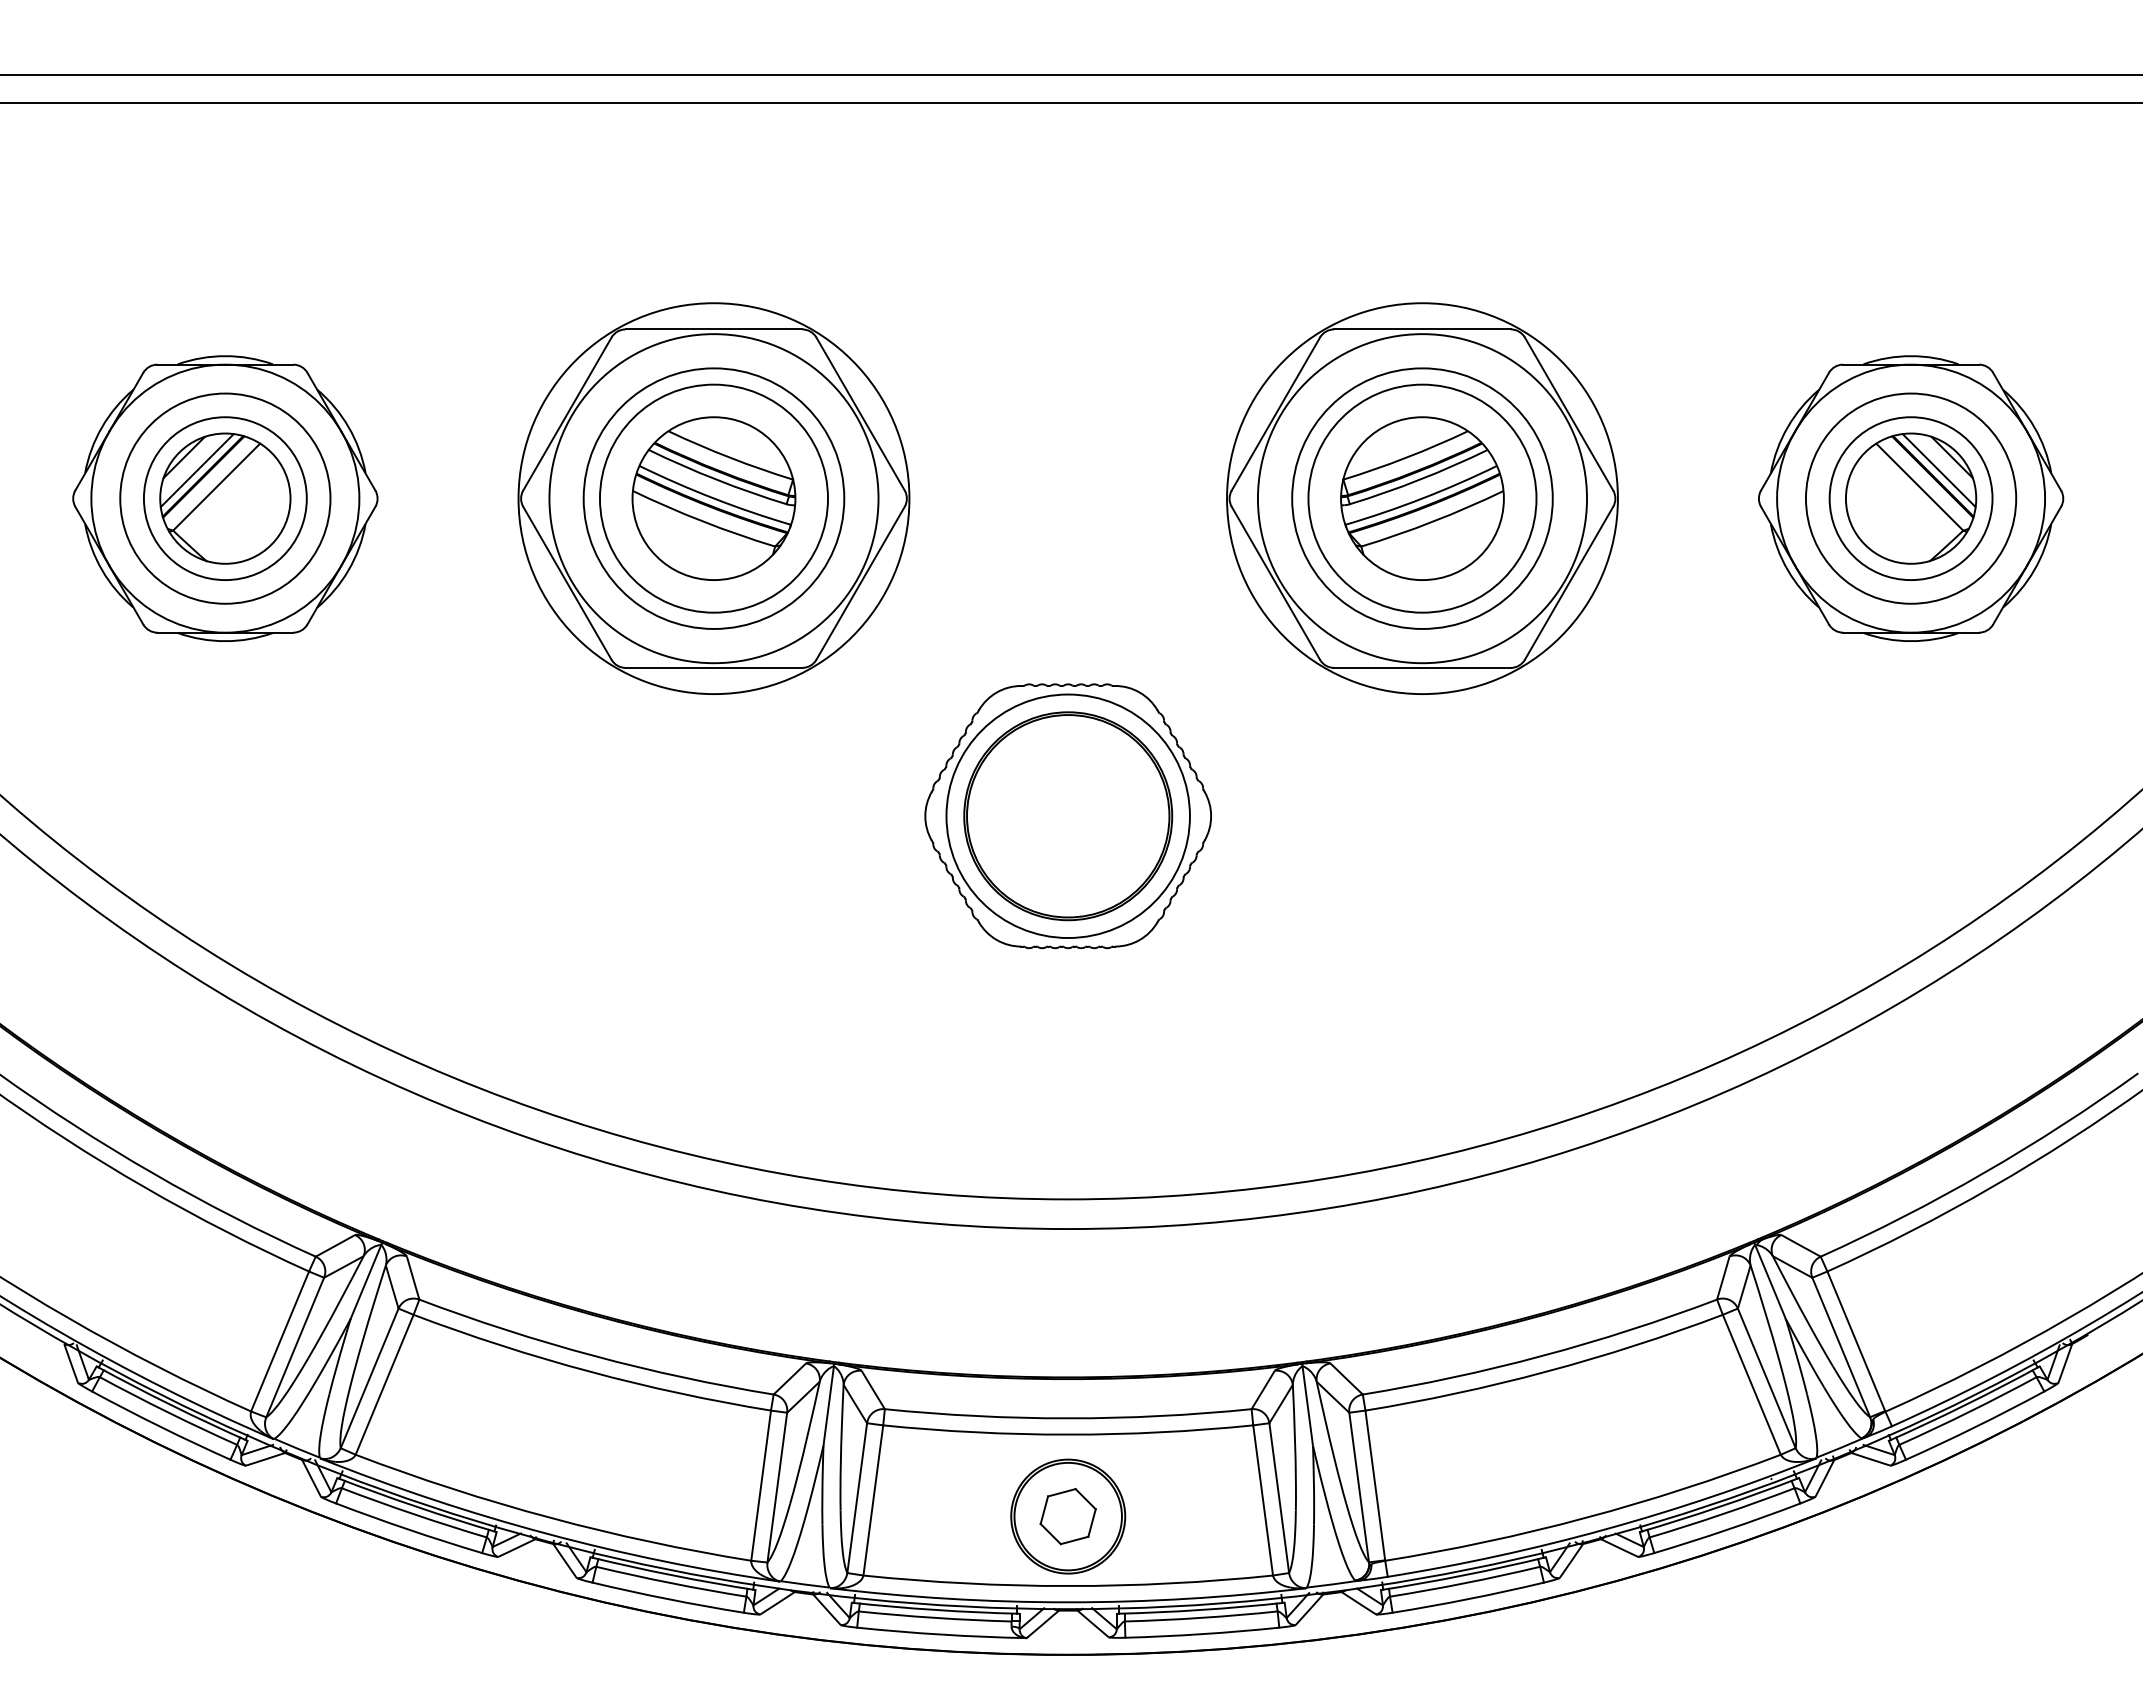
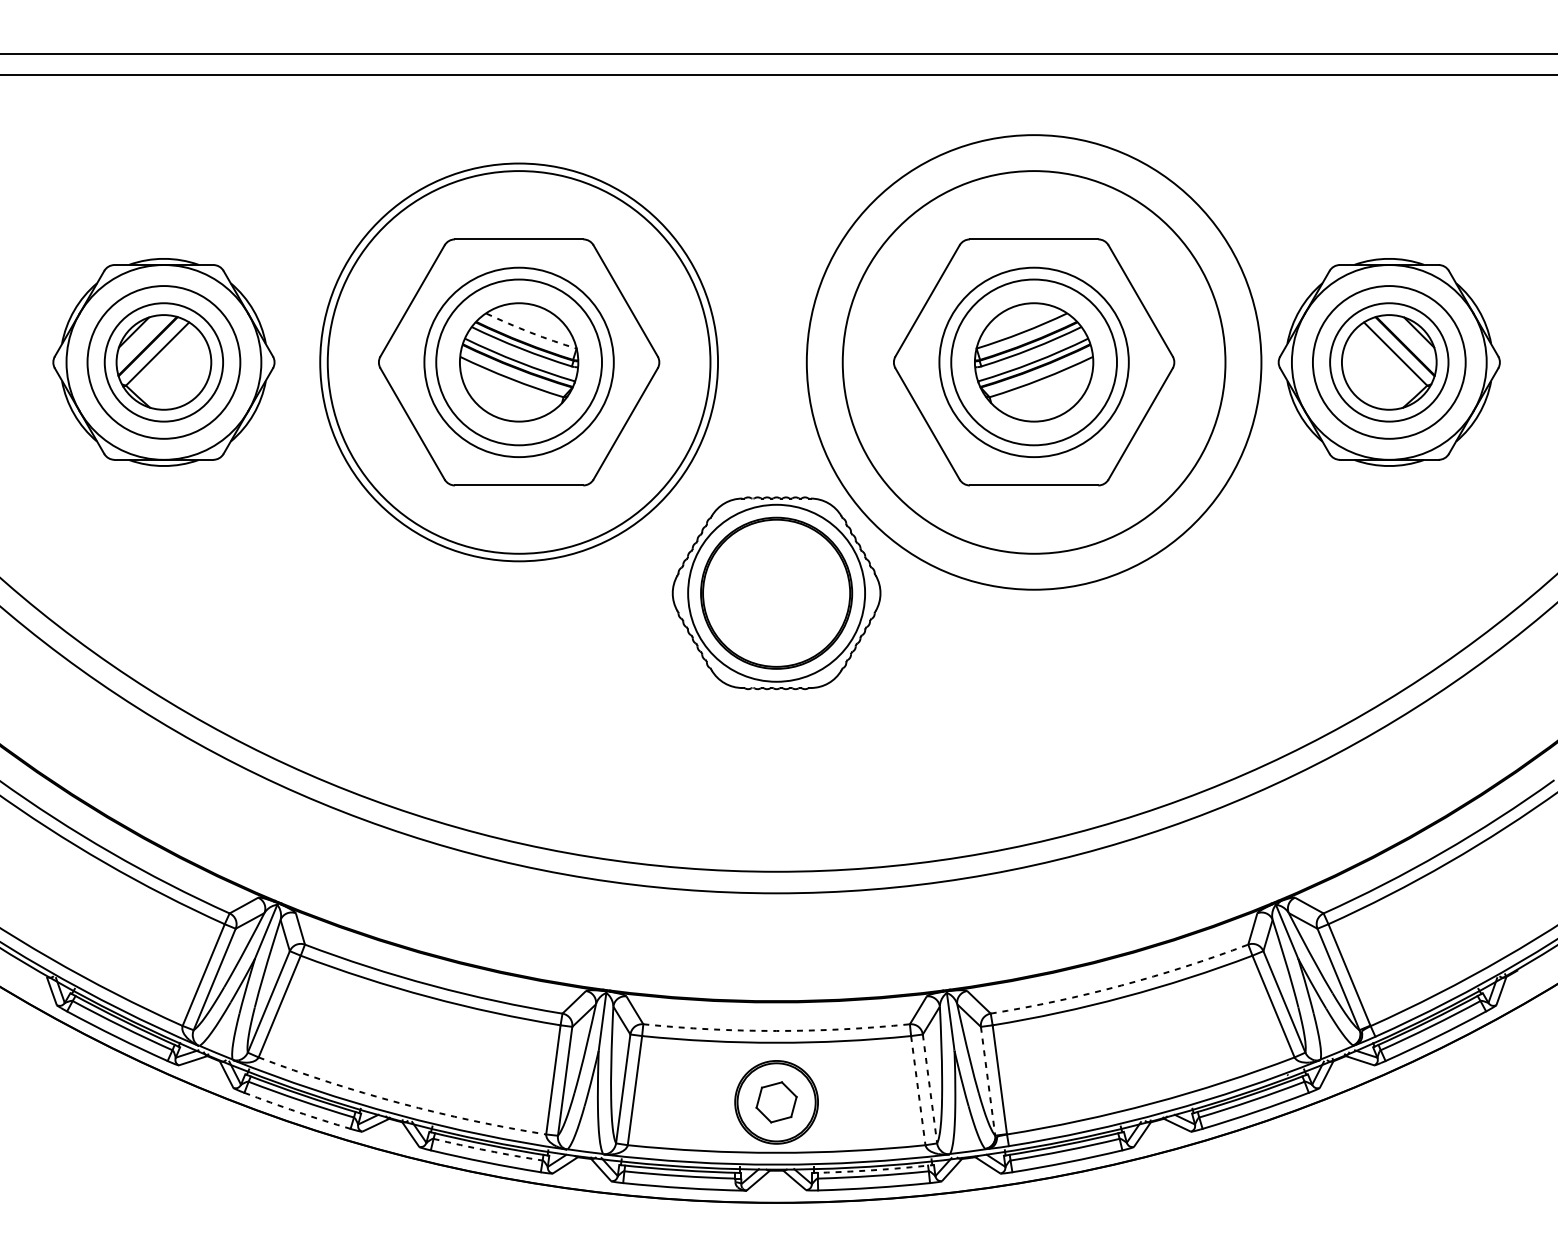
arc: (730, 457) -> (531, 332), solid -> dashed
line: (196, 470) -> (142, 341), removed
line: (1938, 470) -> (1409, 341), removed
circle: (713, 498) -> (518, 362), size x1.4
circle: (713, 498) -> (518, 362), size x1.6
circle: (1422, 498) -> (1034, 362), size x1.6
circle: (1422, 498) -> (1034, 362), size x1.6
arc: (1542, 1355) -> (1121, 985), solid -> dashed
arc: (1068, 1418) -> (776, 1031), solid -> dashed
line: (1359, 1488) -> (988, 1081), solid -> dashed
line: (1279, 1498) -> (930, 1089), solid -> dashed
line: (1263, 1500) -> (918, 1090), solid -> dashed
arc: (550, 1517) -> (400, 1103), solid -> dashed
arc: (408, 1529) -> (297, 1111), solid -> dashed
arc: (671, 1583) -> (488, 1151), solid -> dashed
arc: (1200, 1610) -> (872, 1170), solid -> dashed

